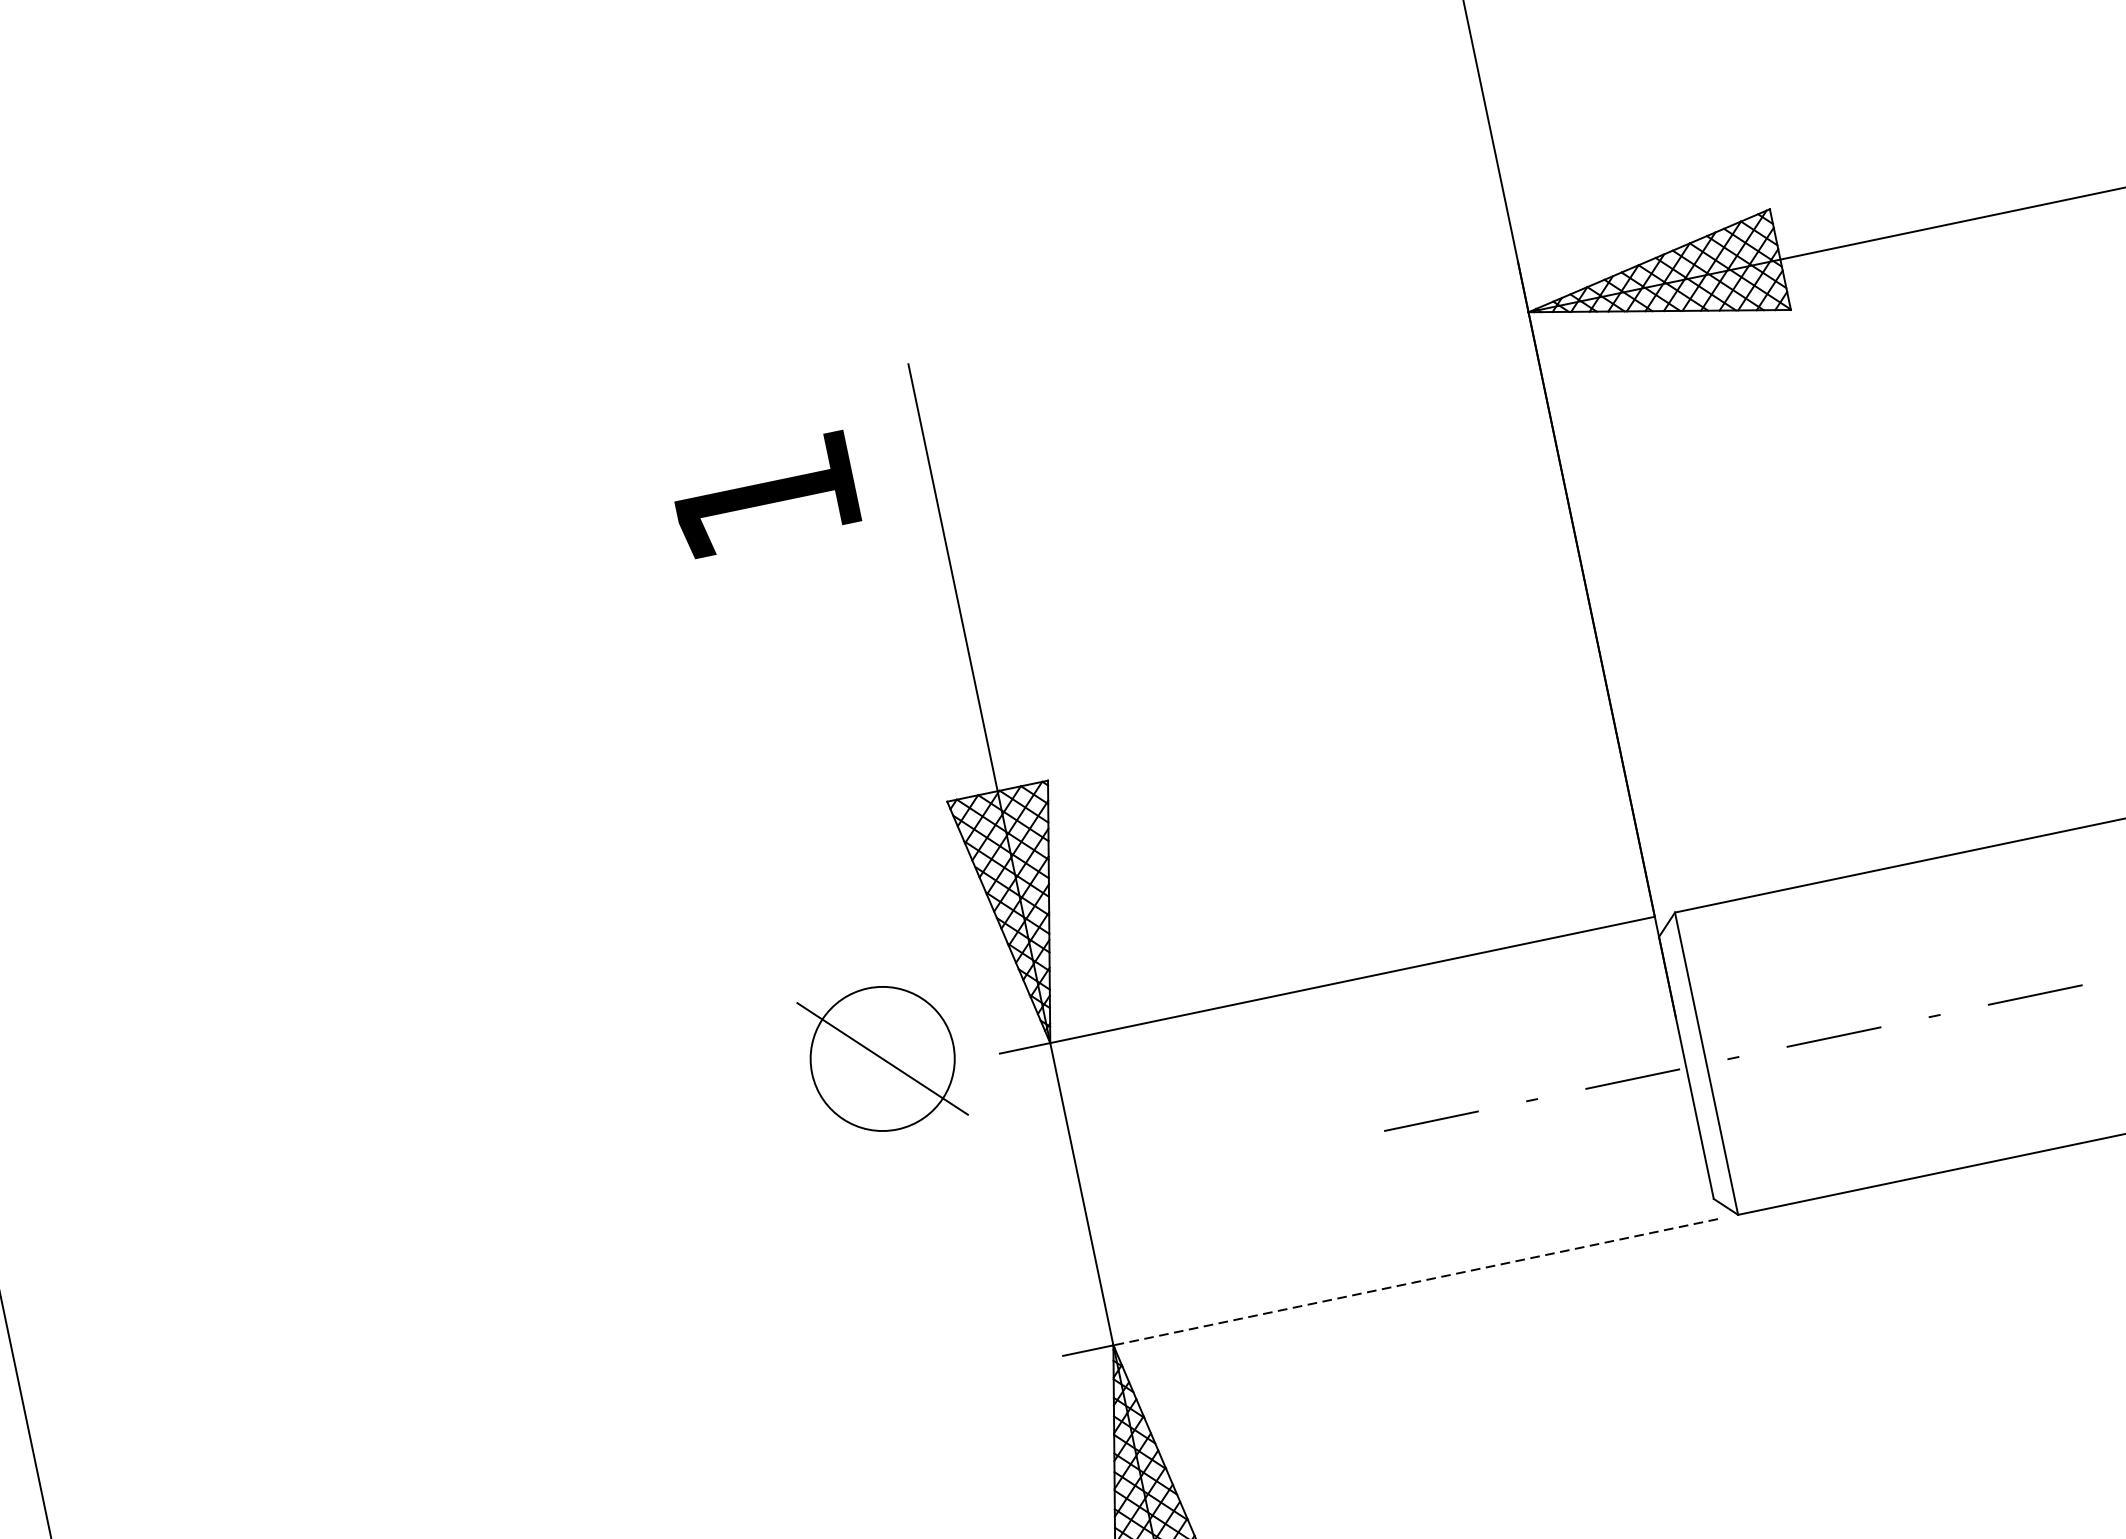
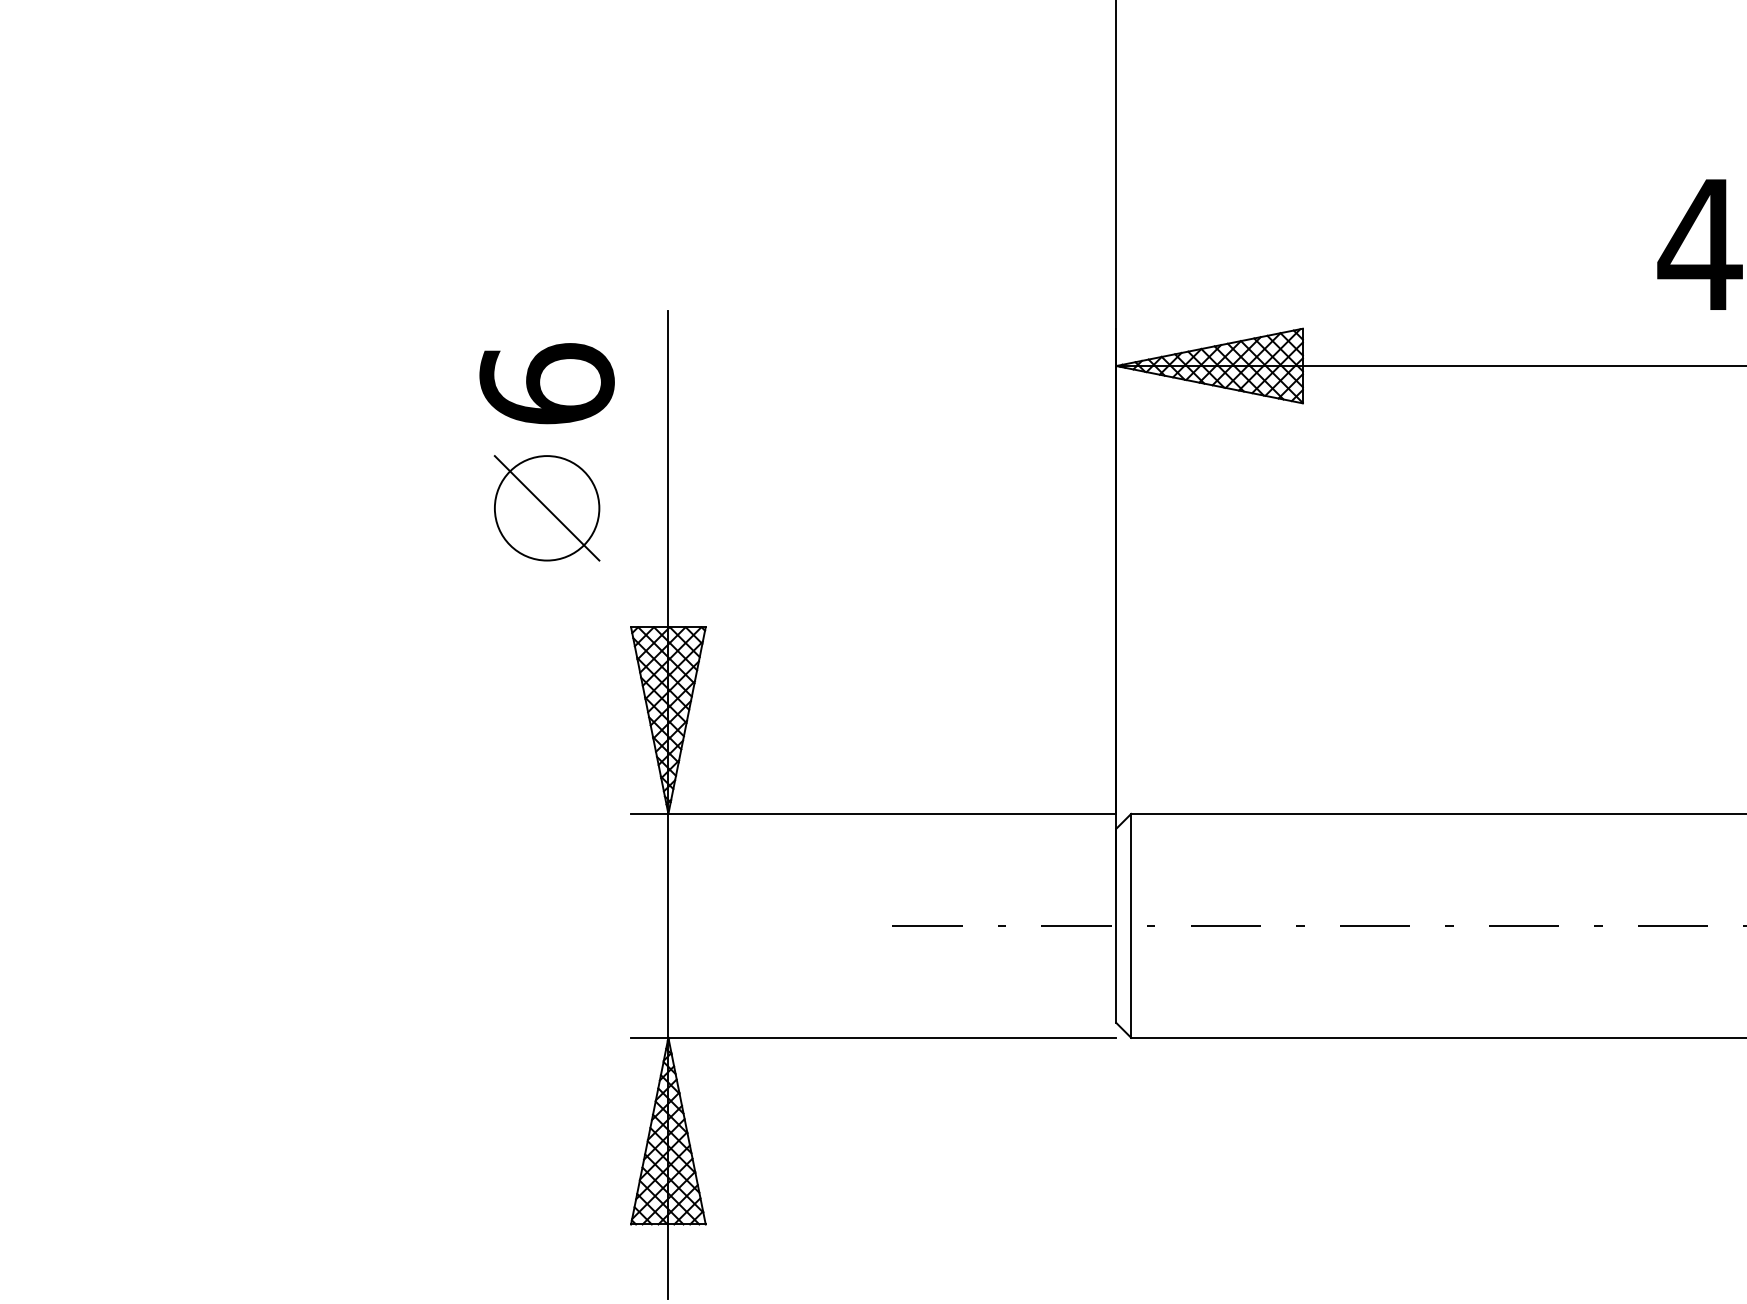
text: (764, 496) -> (546, 383), 1 -> 6
part: (881, 1059) -> (546, 508), moved
line: (1415, 1281) -> (892, 1037), dashed -> solid

